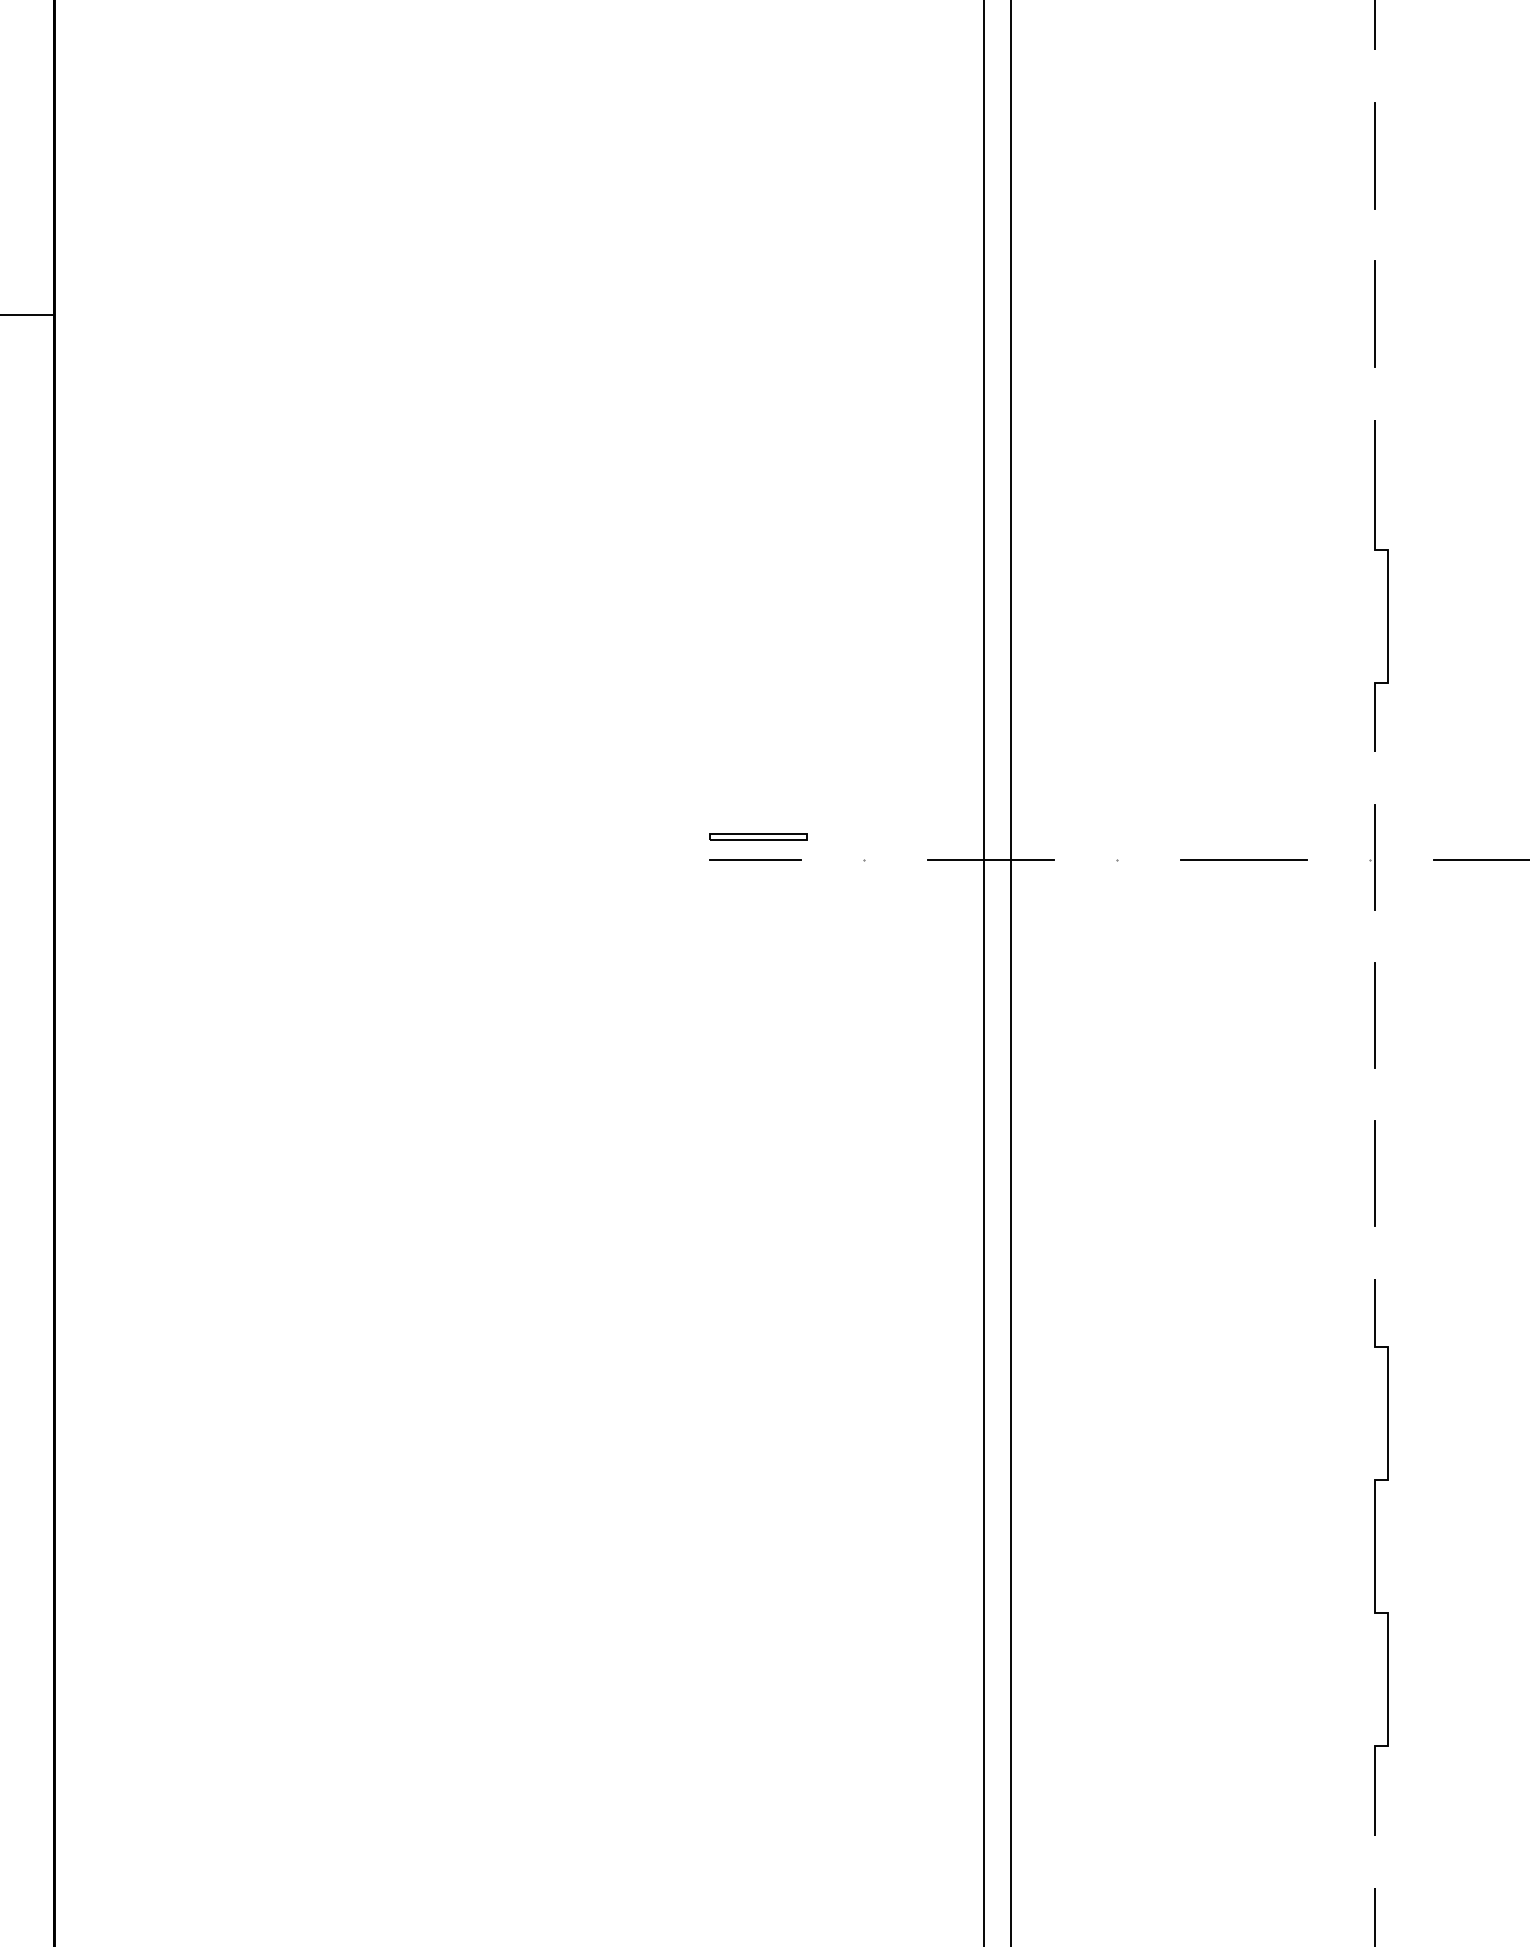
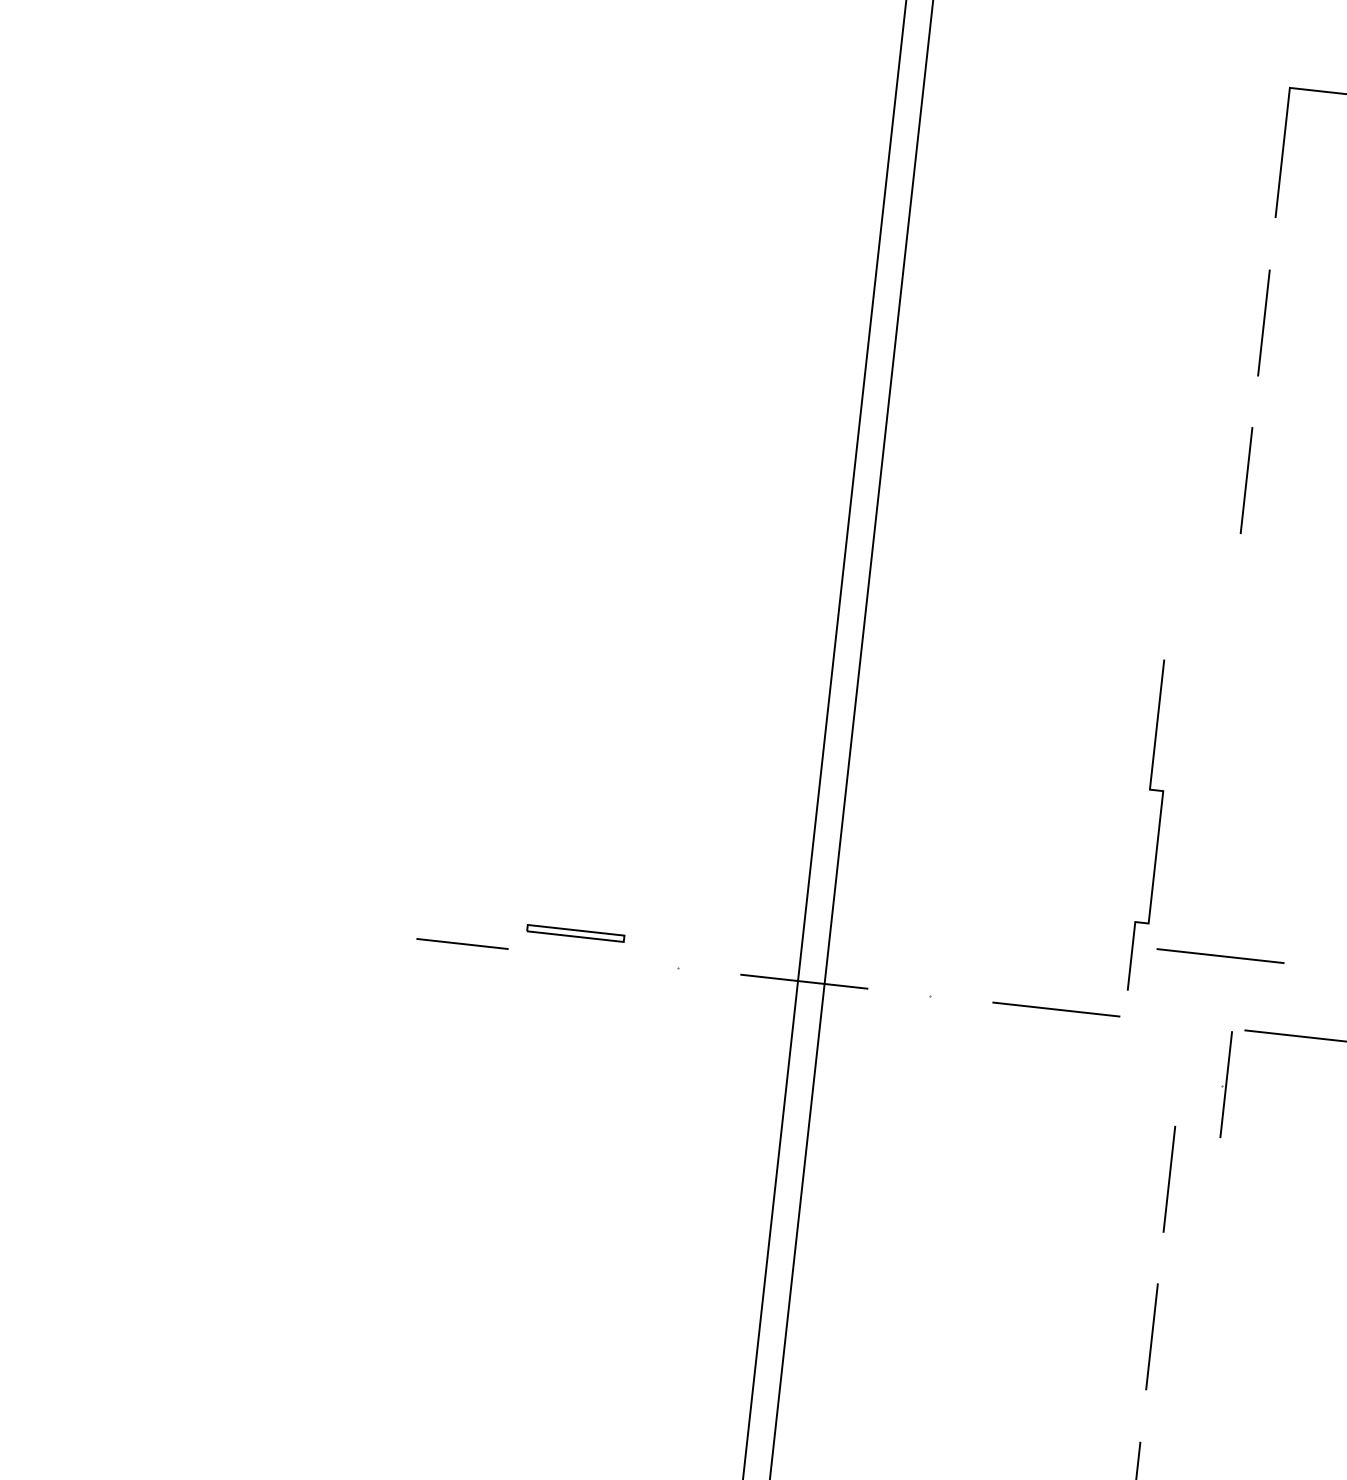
curve: (1387, 585) -> (1158, 826), moved
line: (1400, 788) -> (1220, 956), added
part: (1372, 857) -> (1224, 1084), moved
line: (755, 859) -> (462, 943), moved

